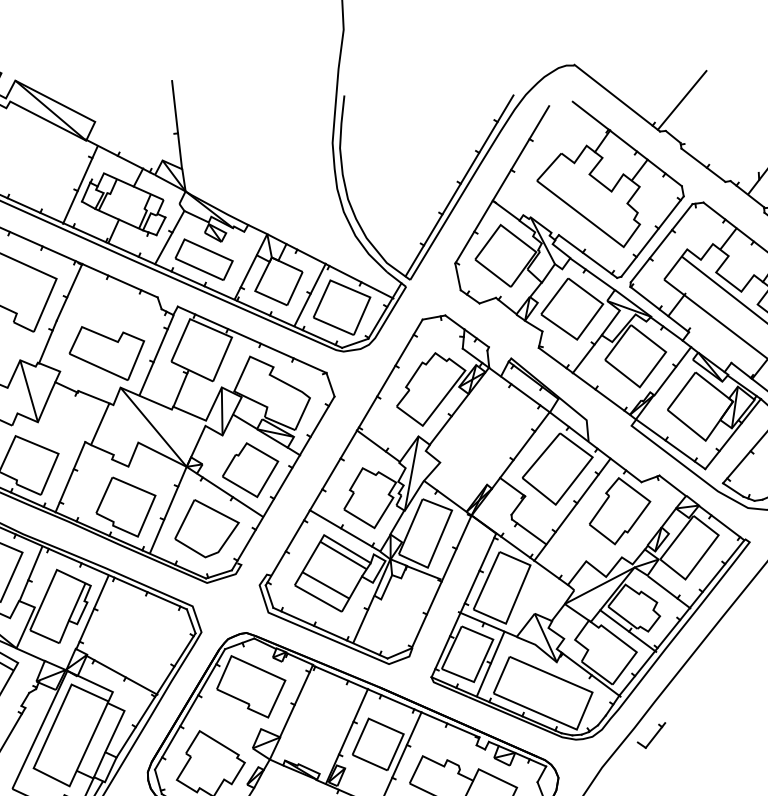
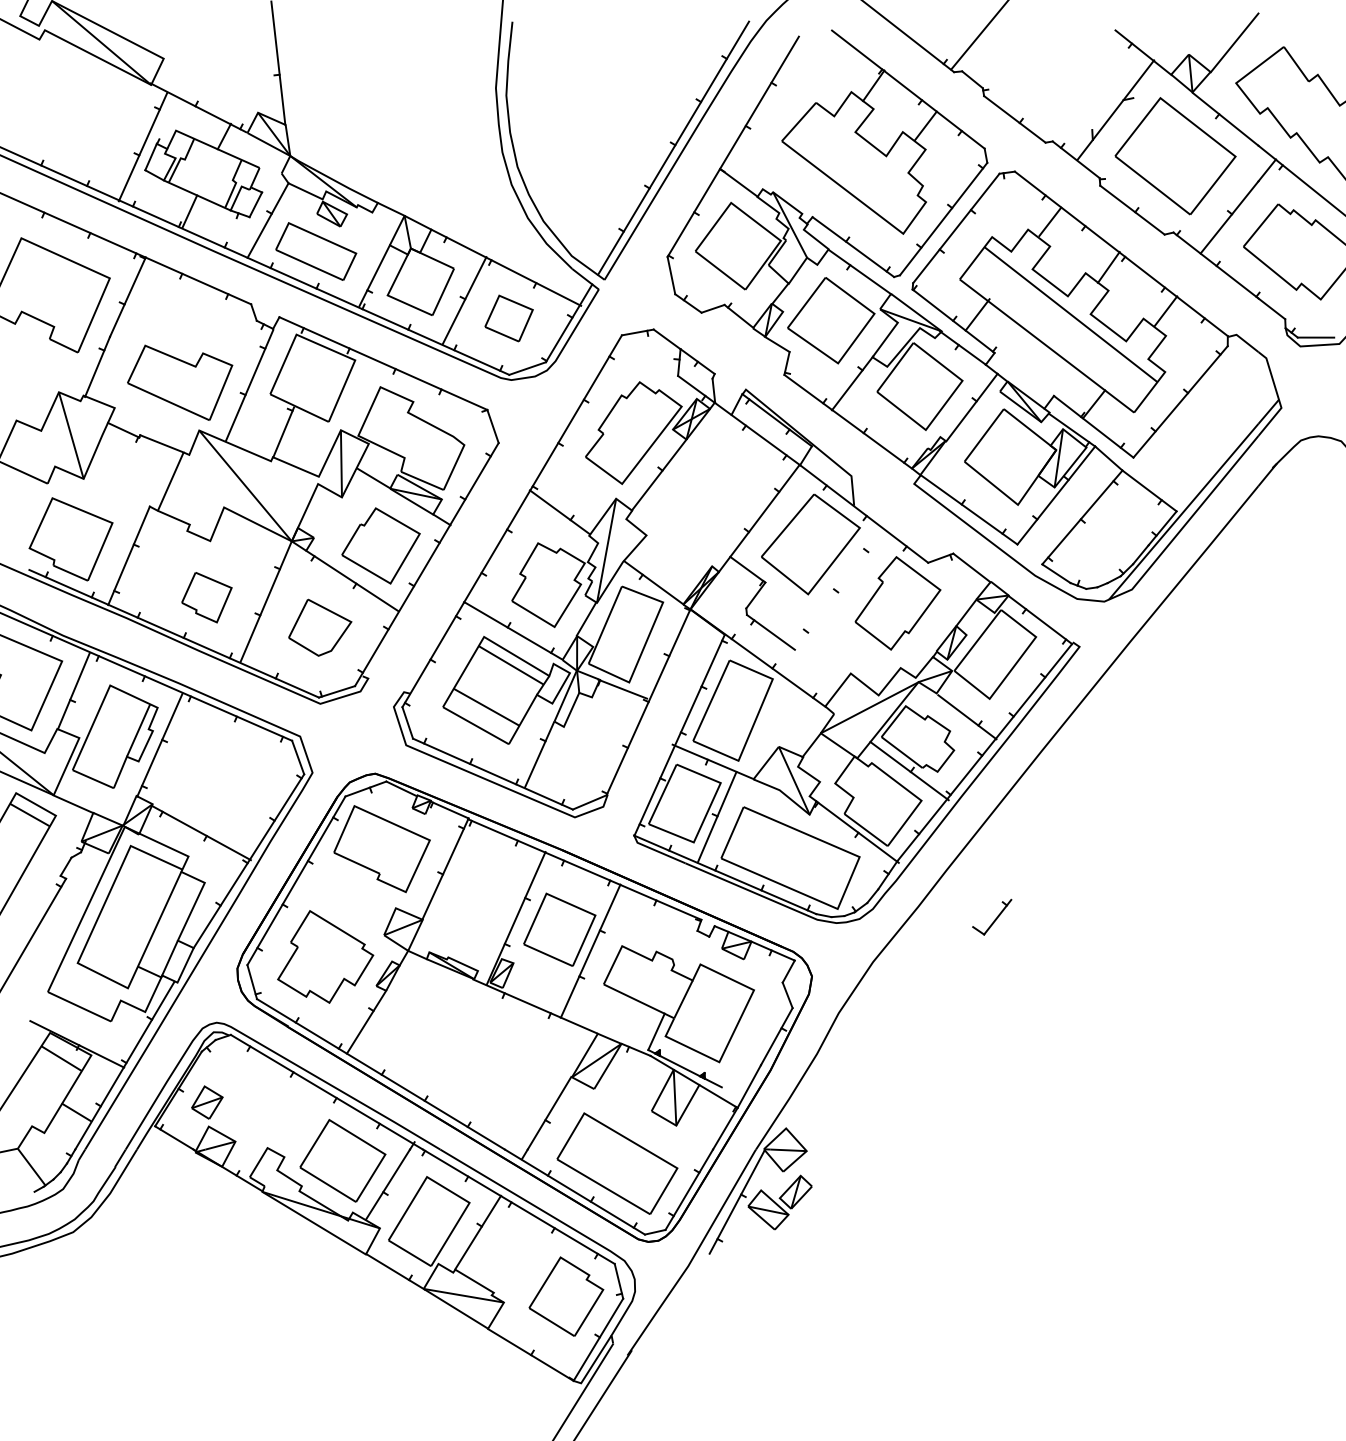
part: (341, 307) -> (508, 318), size x0.6
part: (125, 506) -> (206, 597), size x0.6
line: (572, 509) -> (831, 601), removed
part: (206, 528) -> (319, 627), size x0.7
part: (651, 734) -> (992, 916), moved

